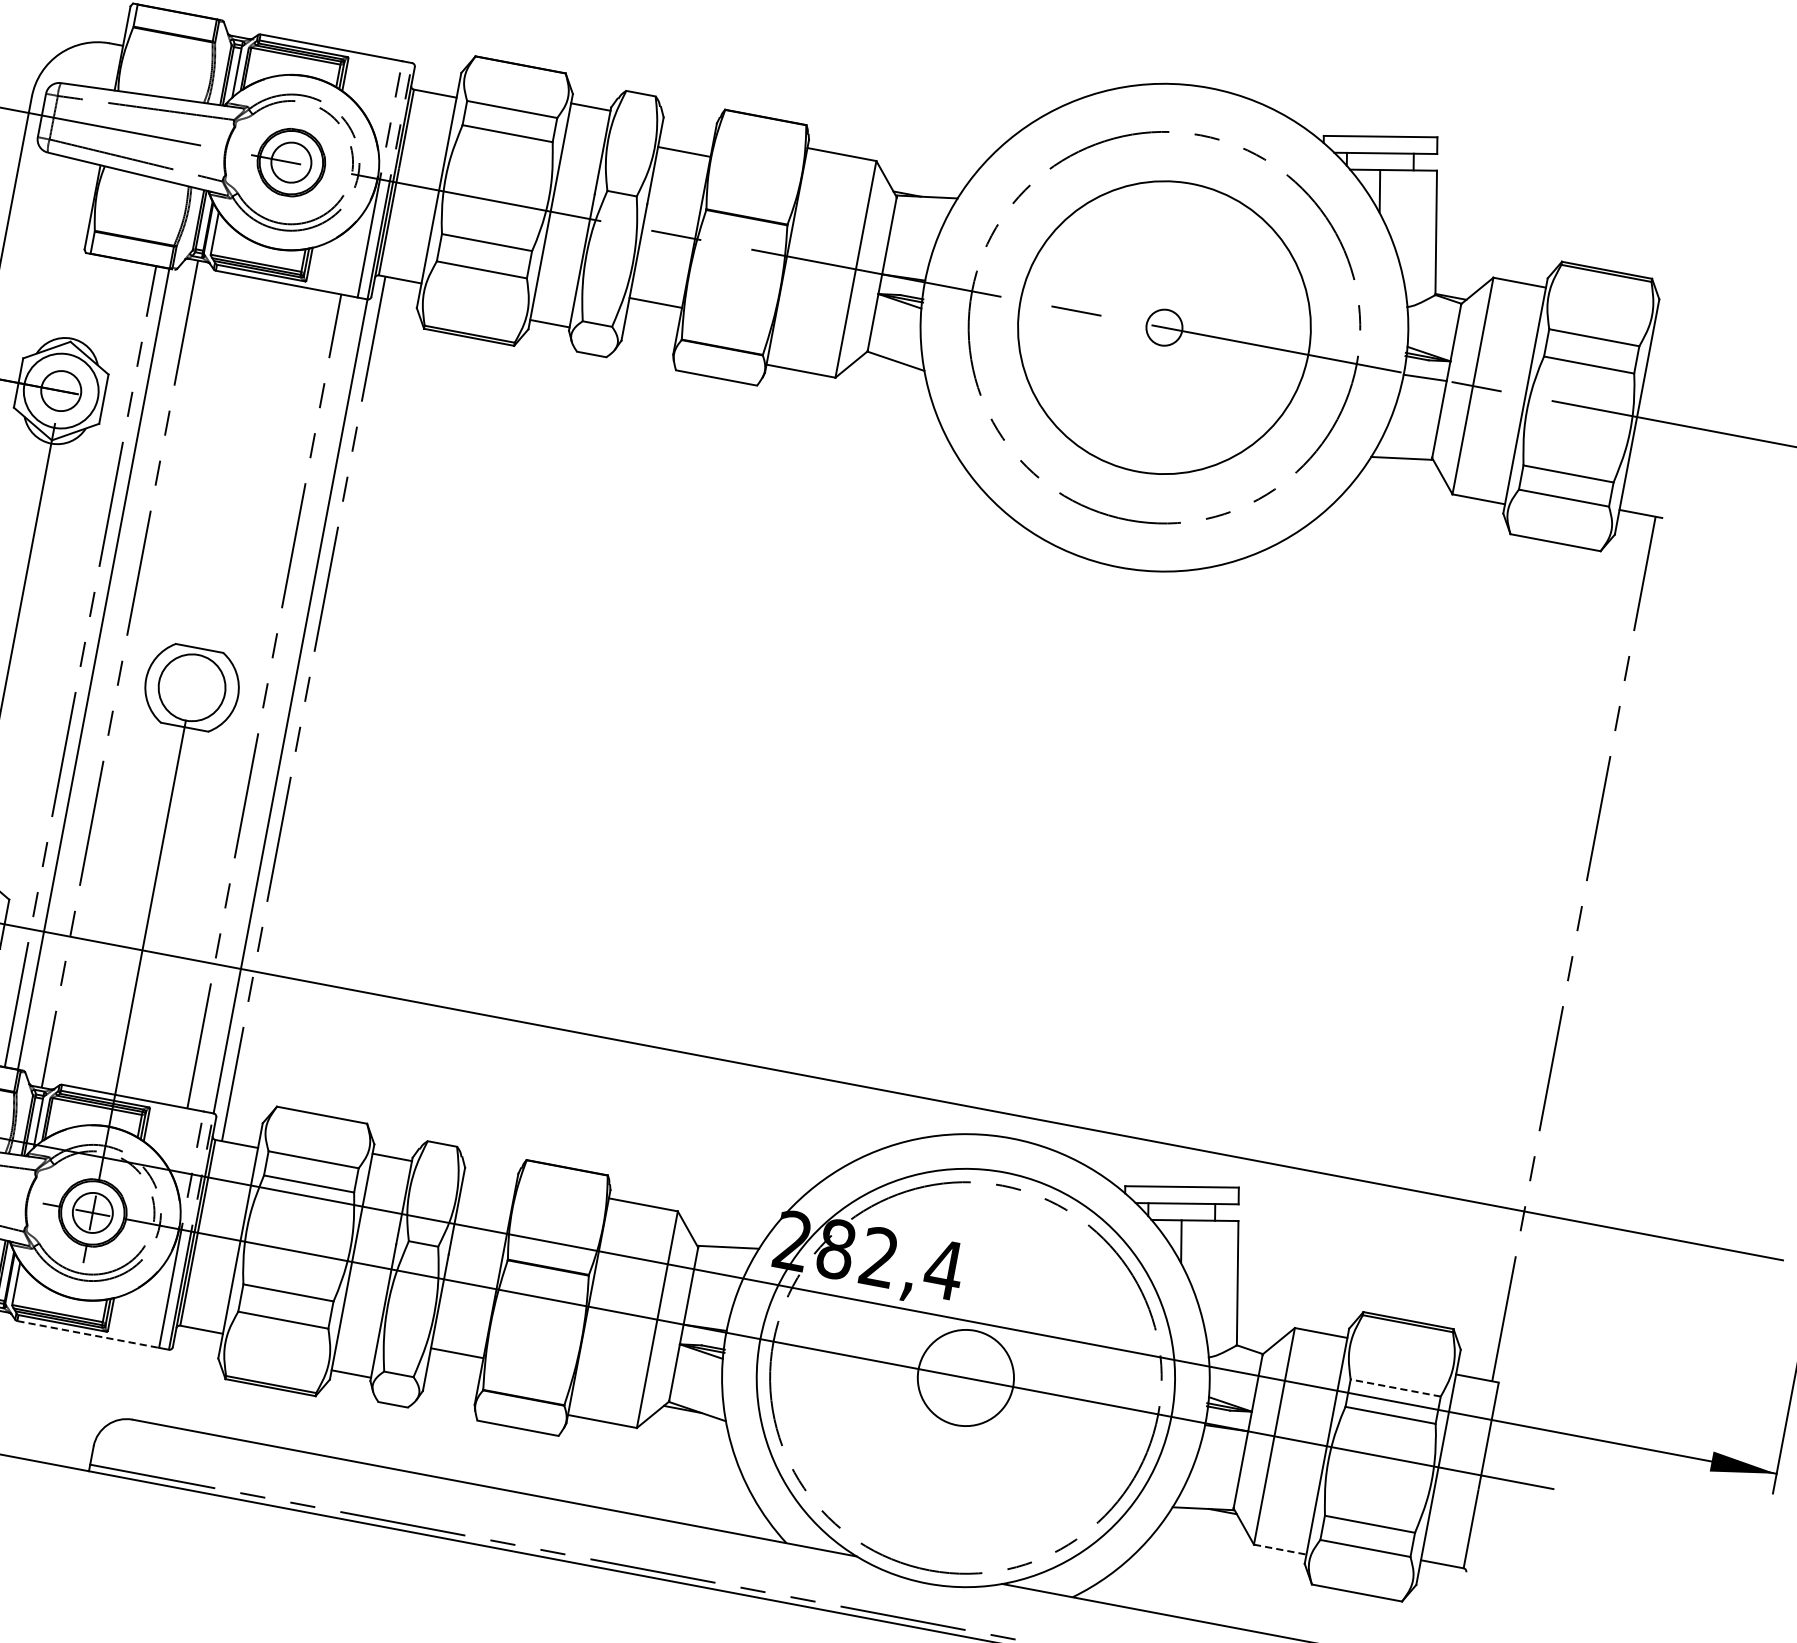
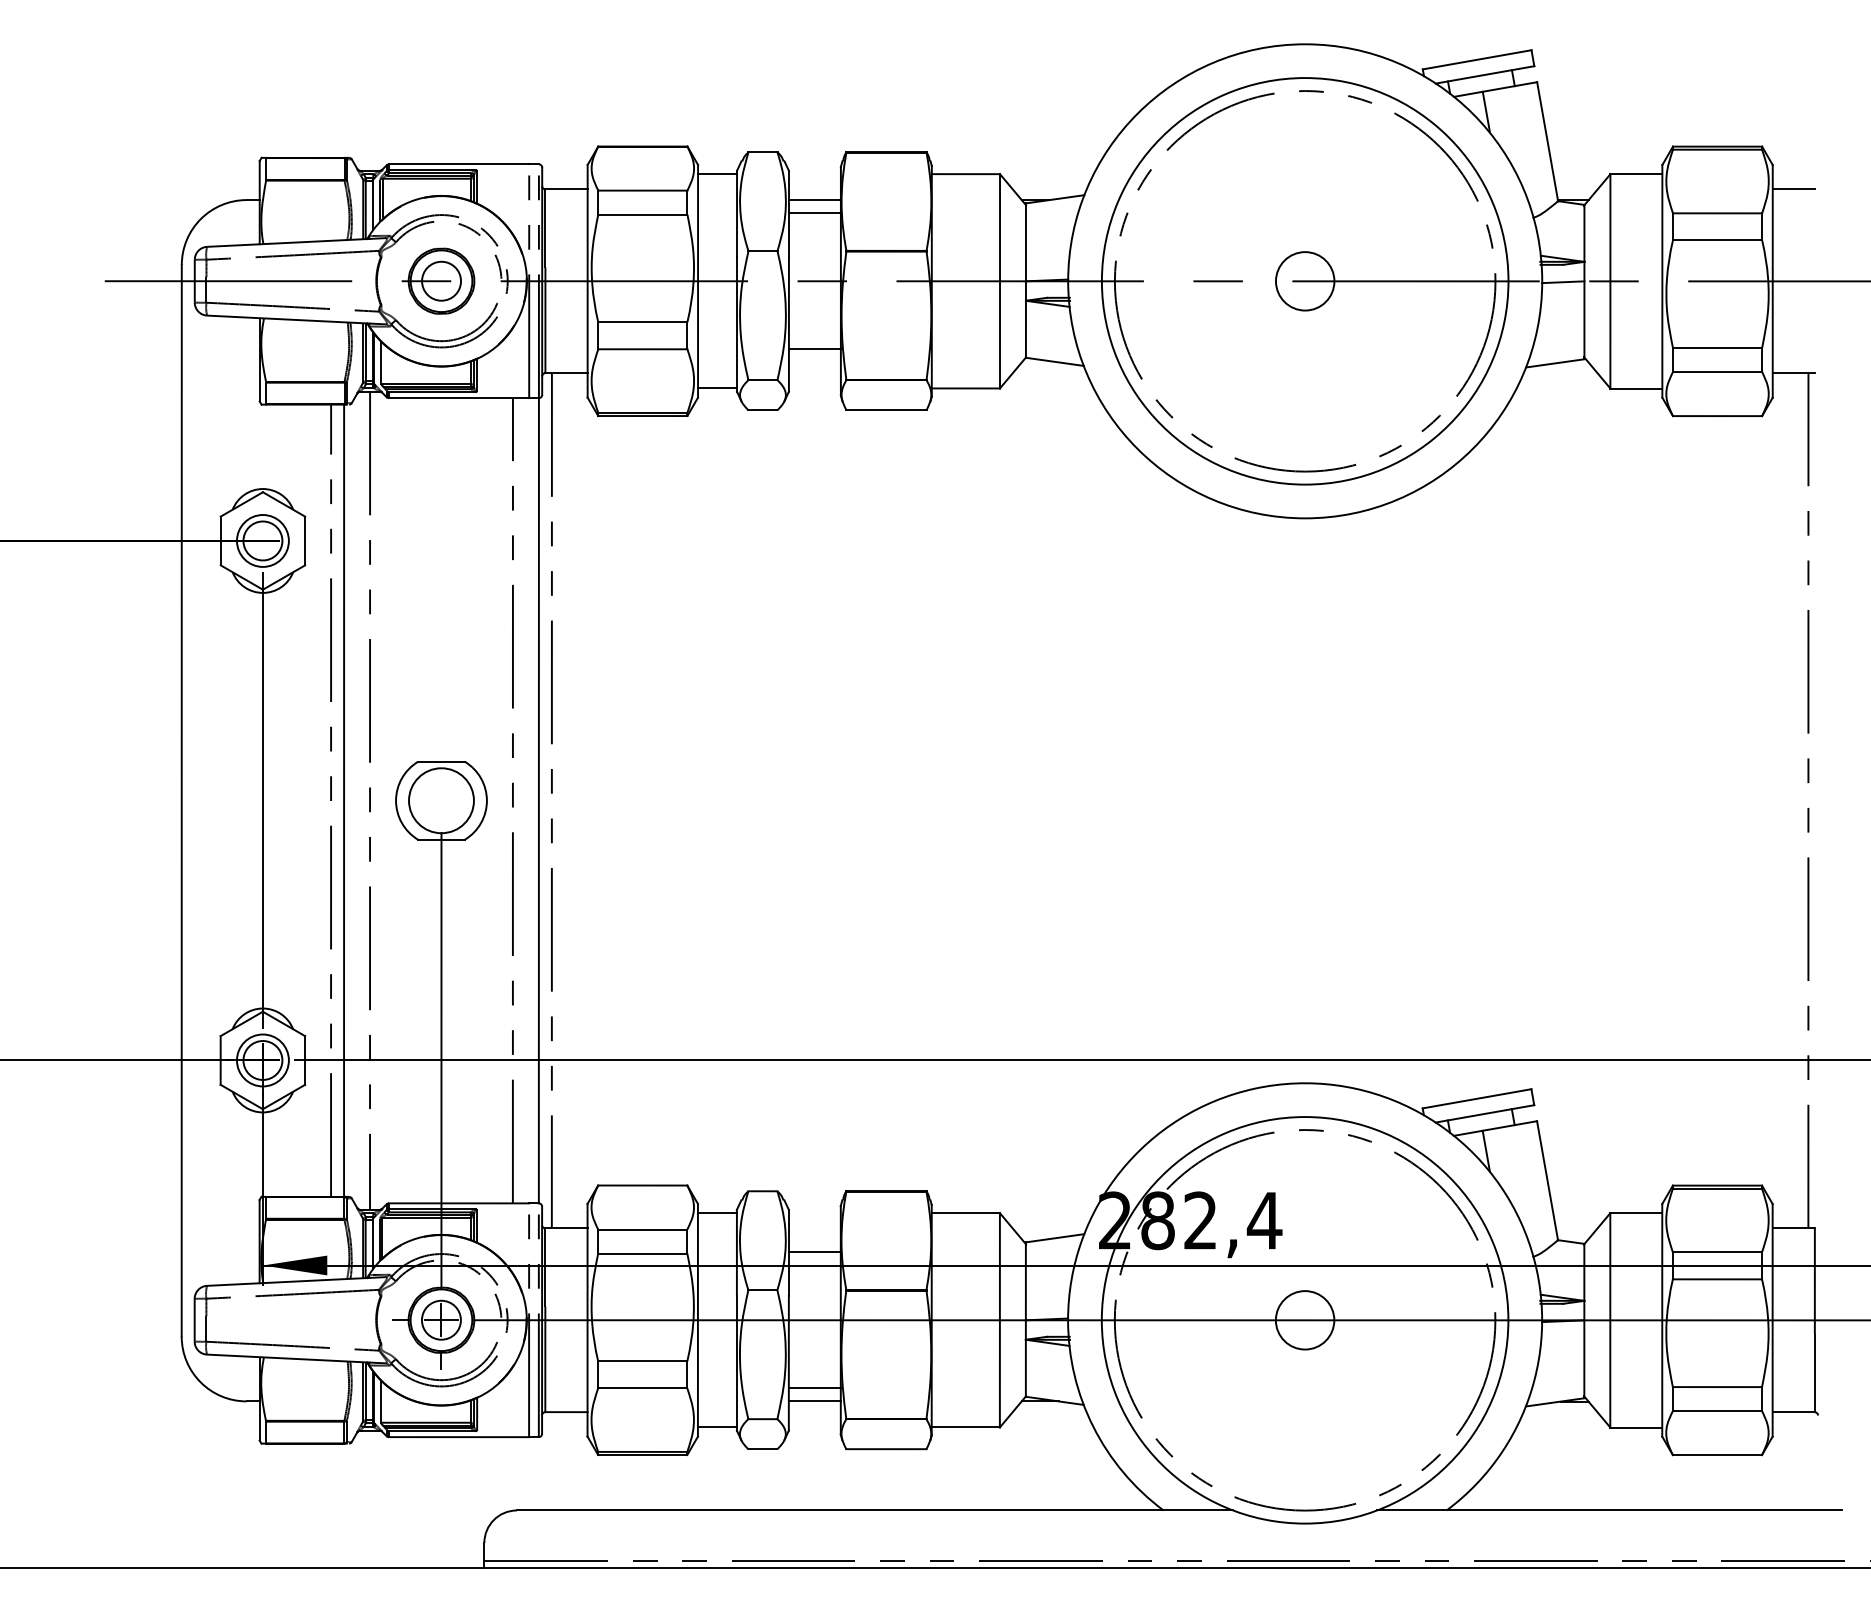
line: (681, 165) -> (814, 213), added
circle: (1163, 327) -> (1304, 281), size x1.43
circle: (1163, 327) -> (1304, 281), size x1.67
line: (1675, 328) -> (1793, 189), added
circle: (60, 390) -> (262, 540), size x0.71
line: (482, 1215) -> (814, 1252), added
line: (88, 1334) -> (459, 1437), dashed -> solid
line: (454, 1366) -> (814, 1401), added
circle: (965, 1378) -> (1304, 1320), size x0.62
line: (1395, 1388) -> (1717, 1252), dashed -> solid
line: (1280, 1549) -> (1636, 1427), dashed -> solid

